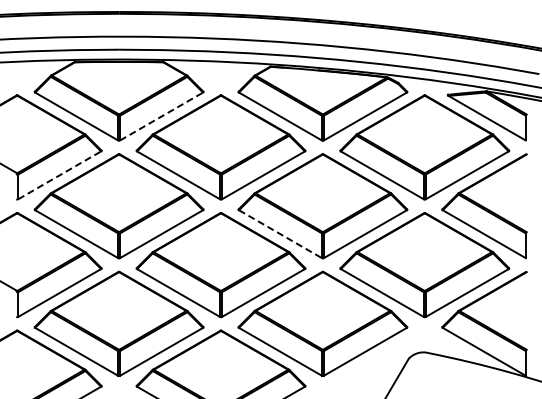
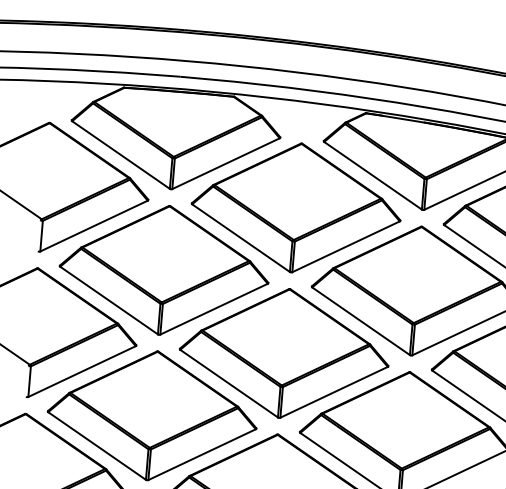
line: (161, 116) -> (225, 163), dashed -> solid
line: (59, 175) -> (93, 226), dashed -> solid
line: (280, 234) -> (361, 321), dashed -> solid

